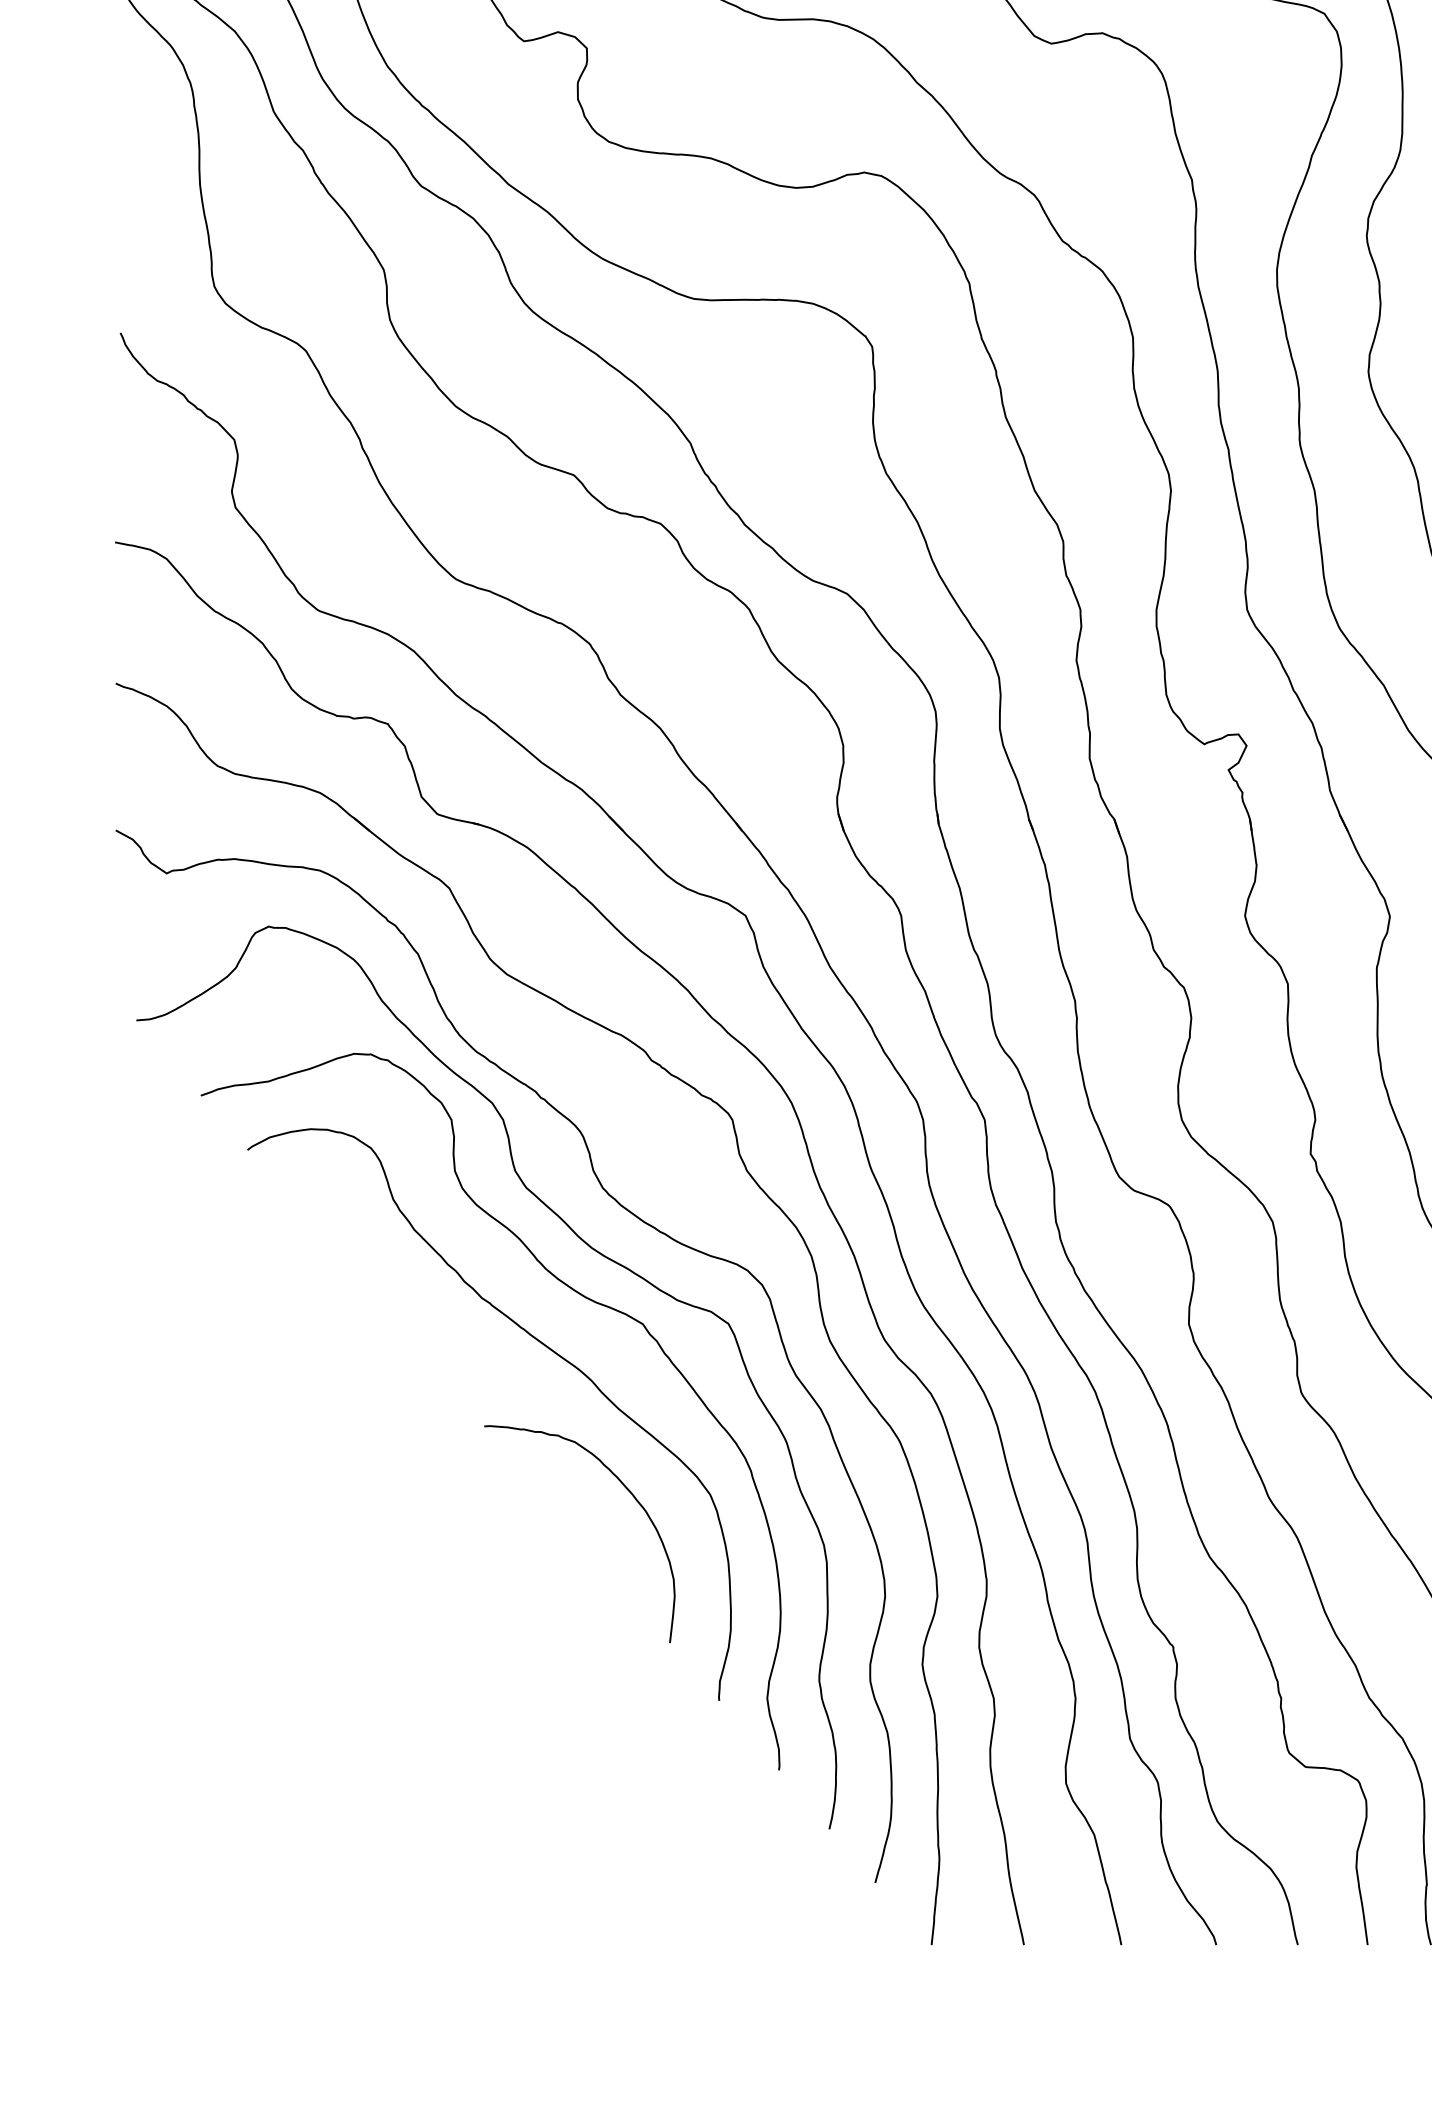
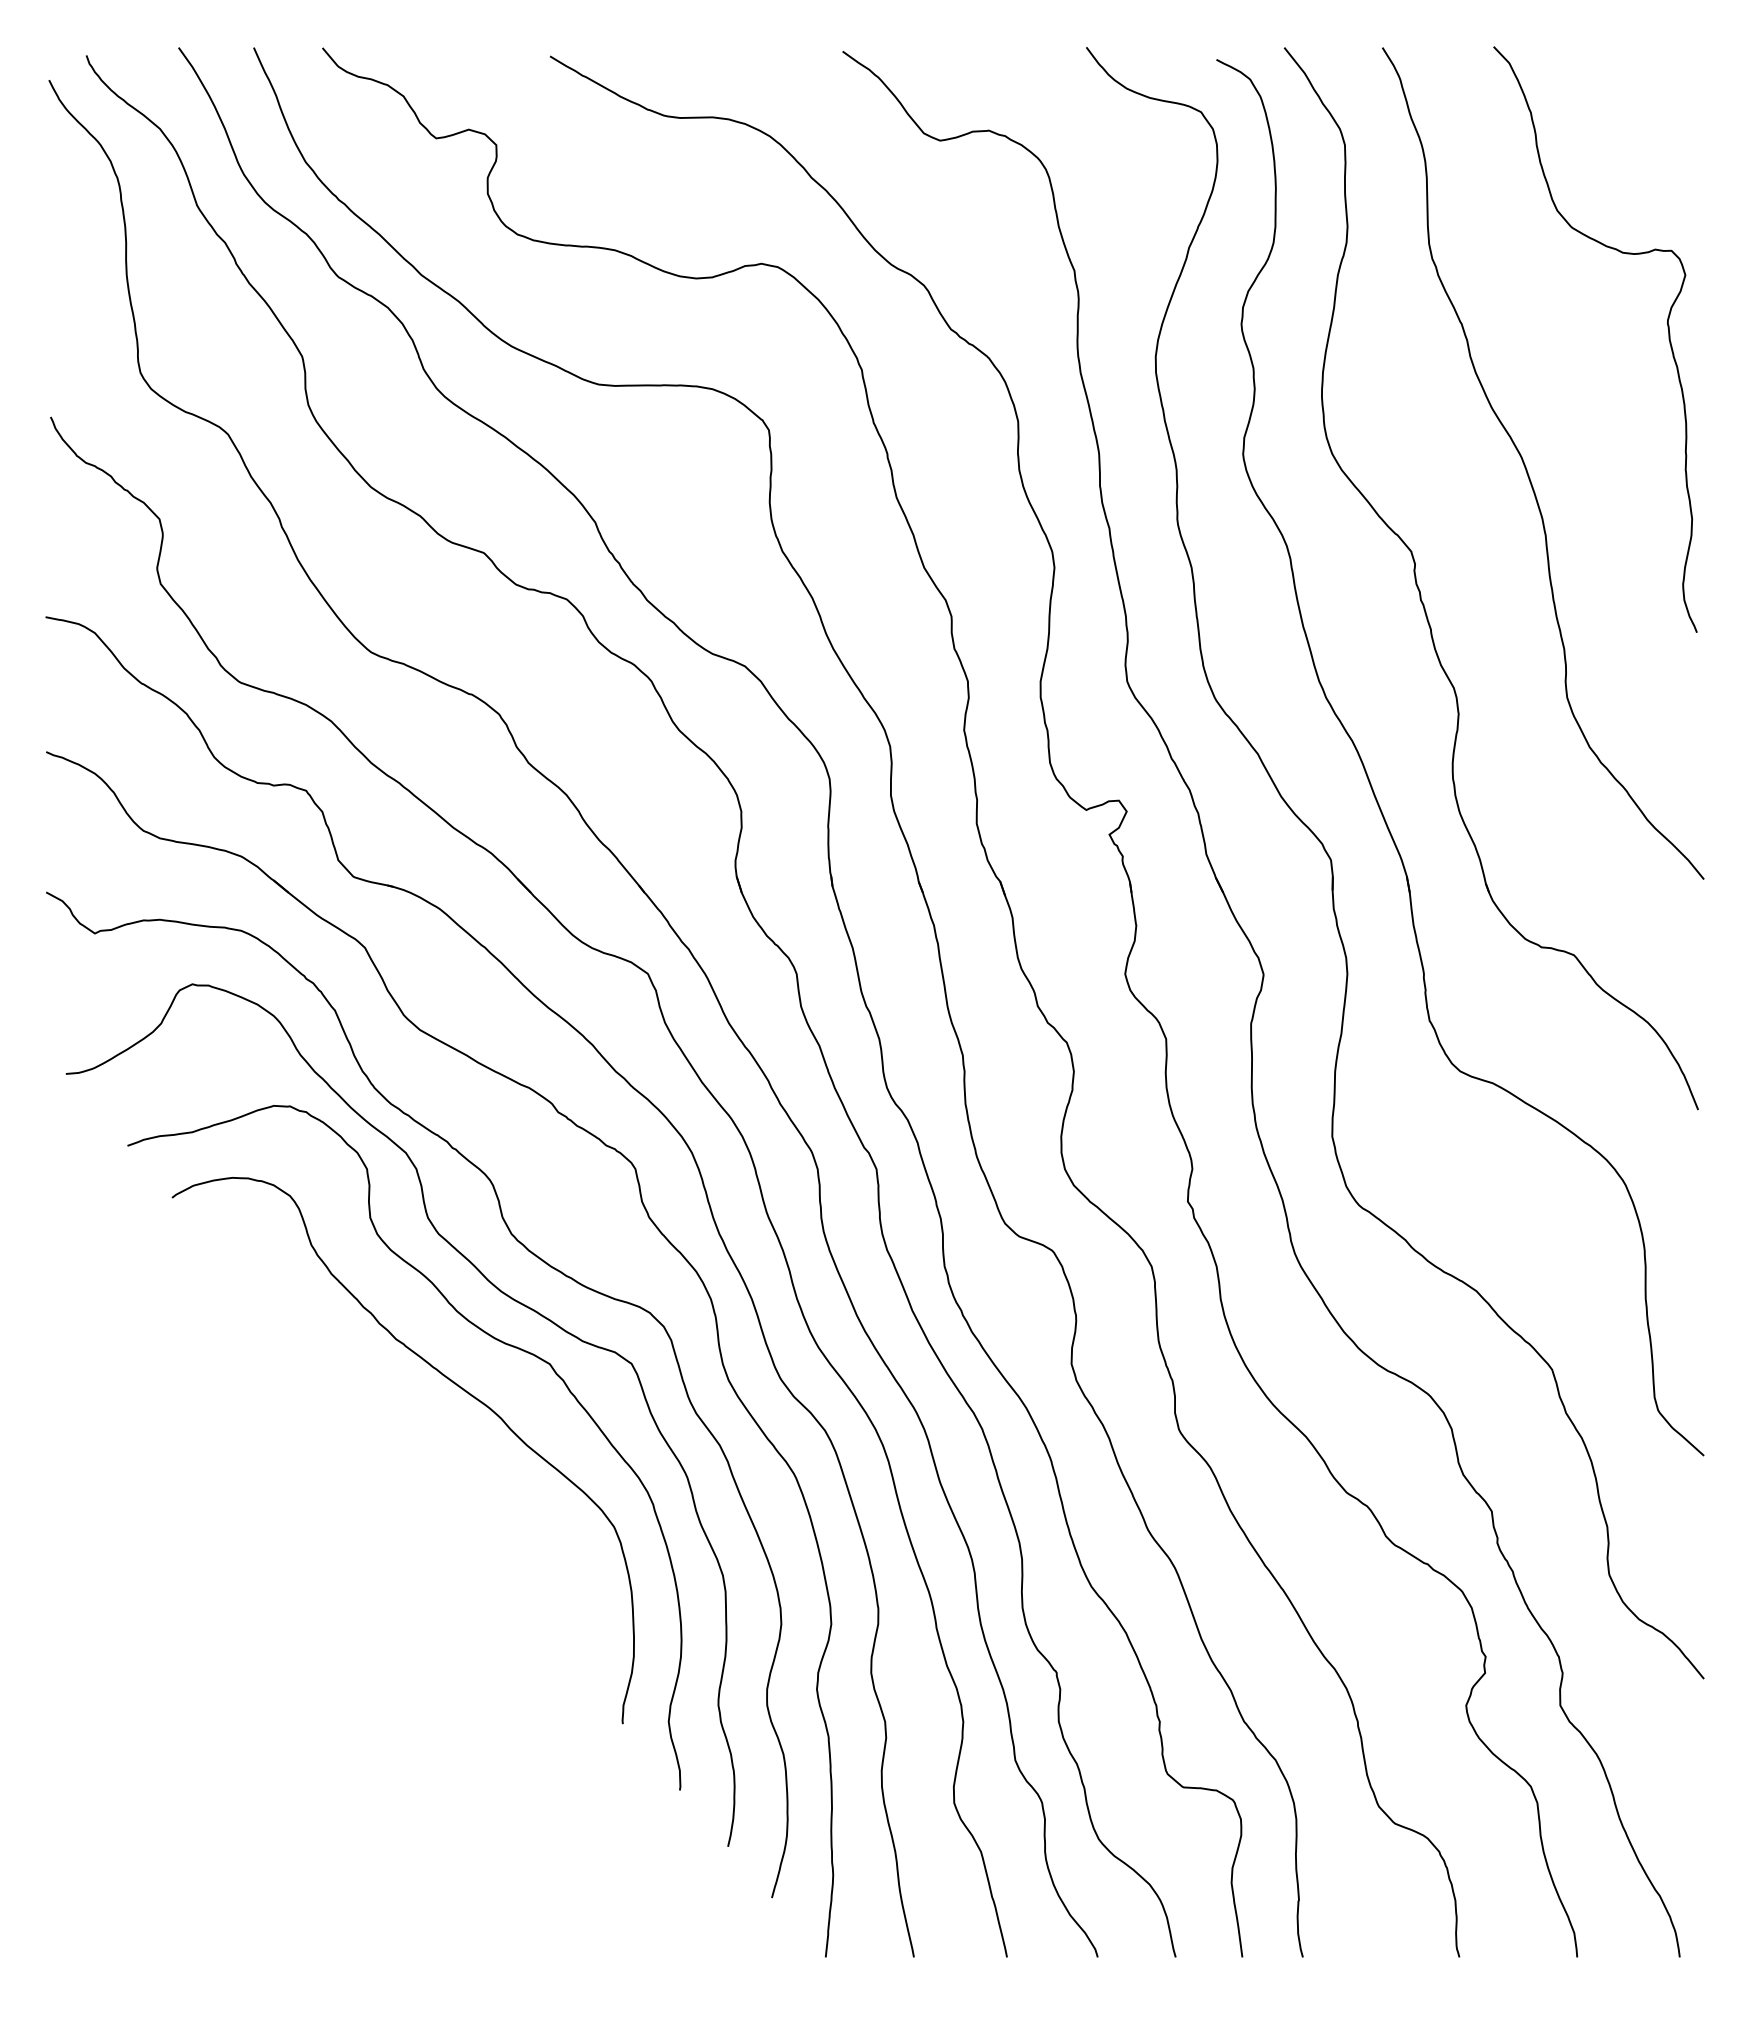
curve: (624, 1487) -> (532, 1520), removed

